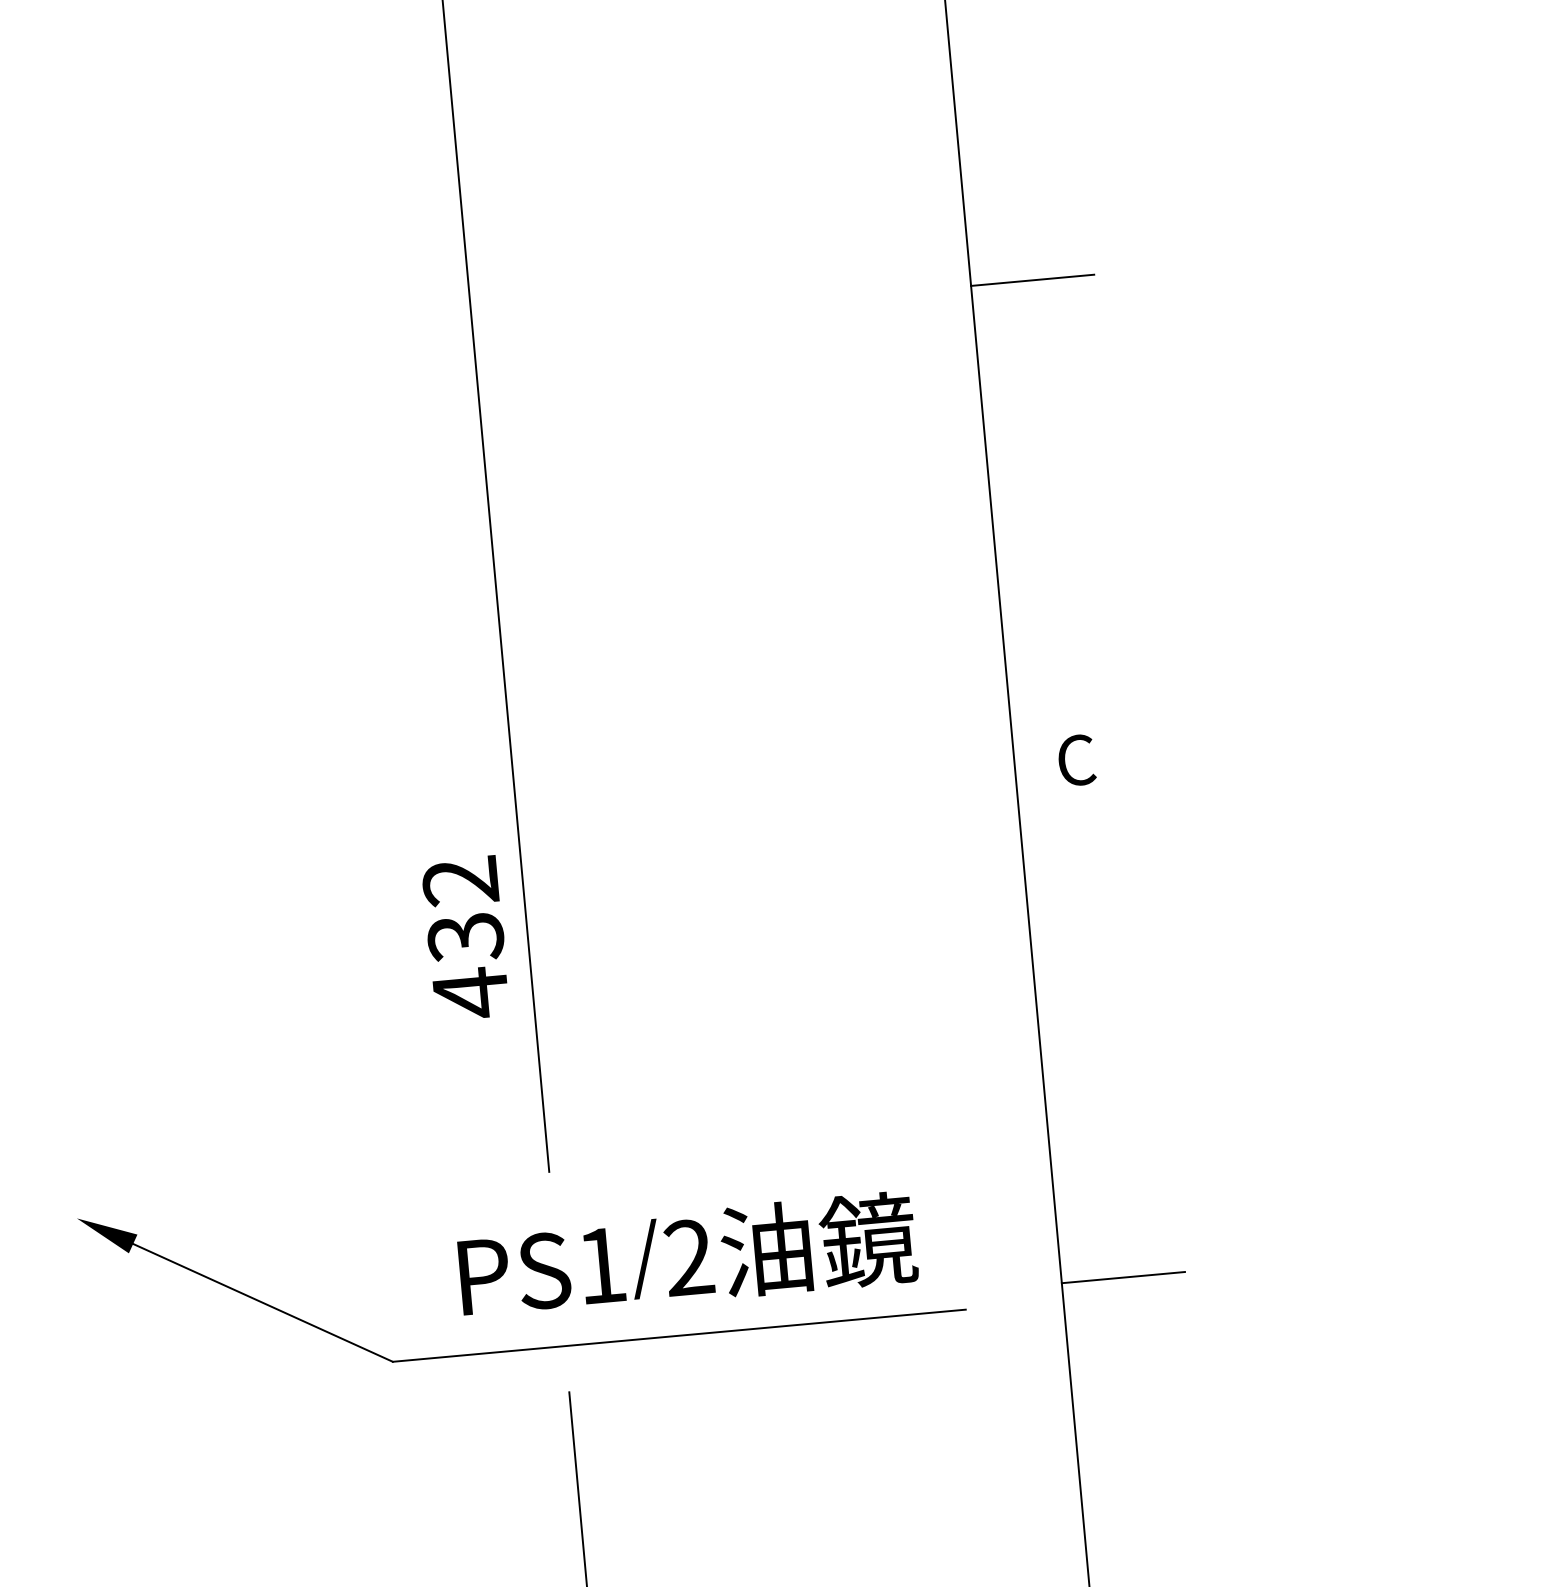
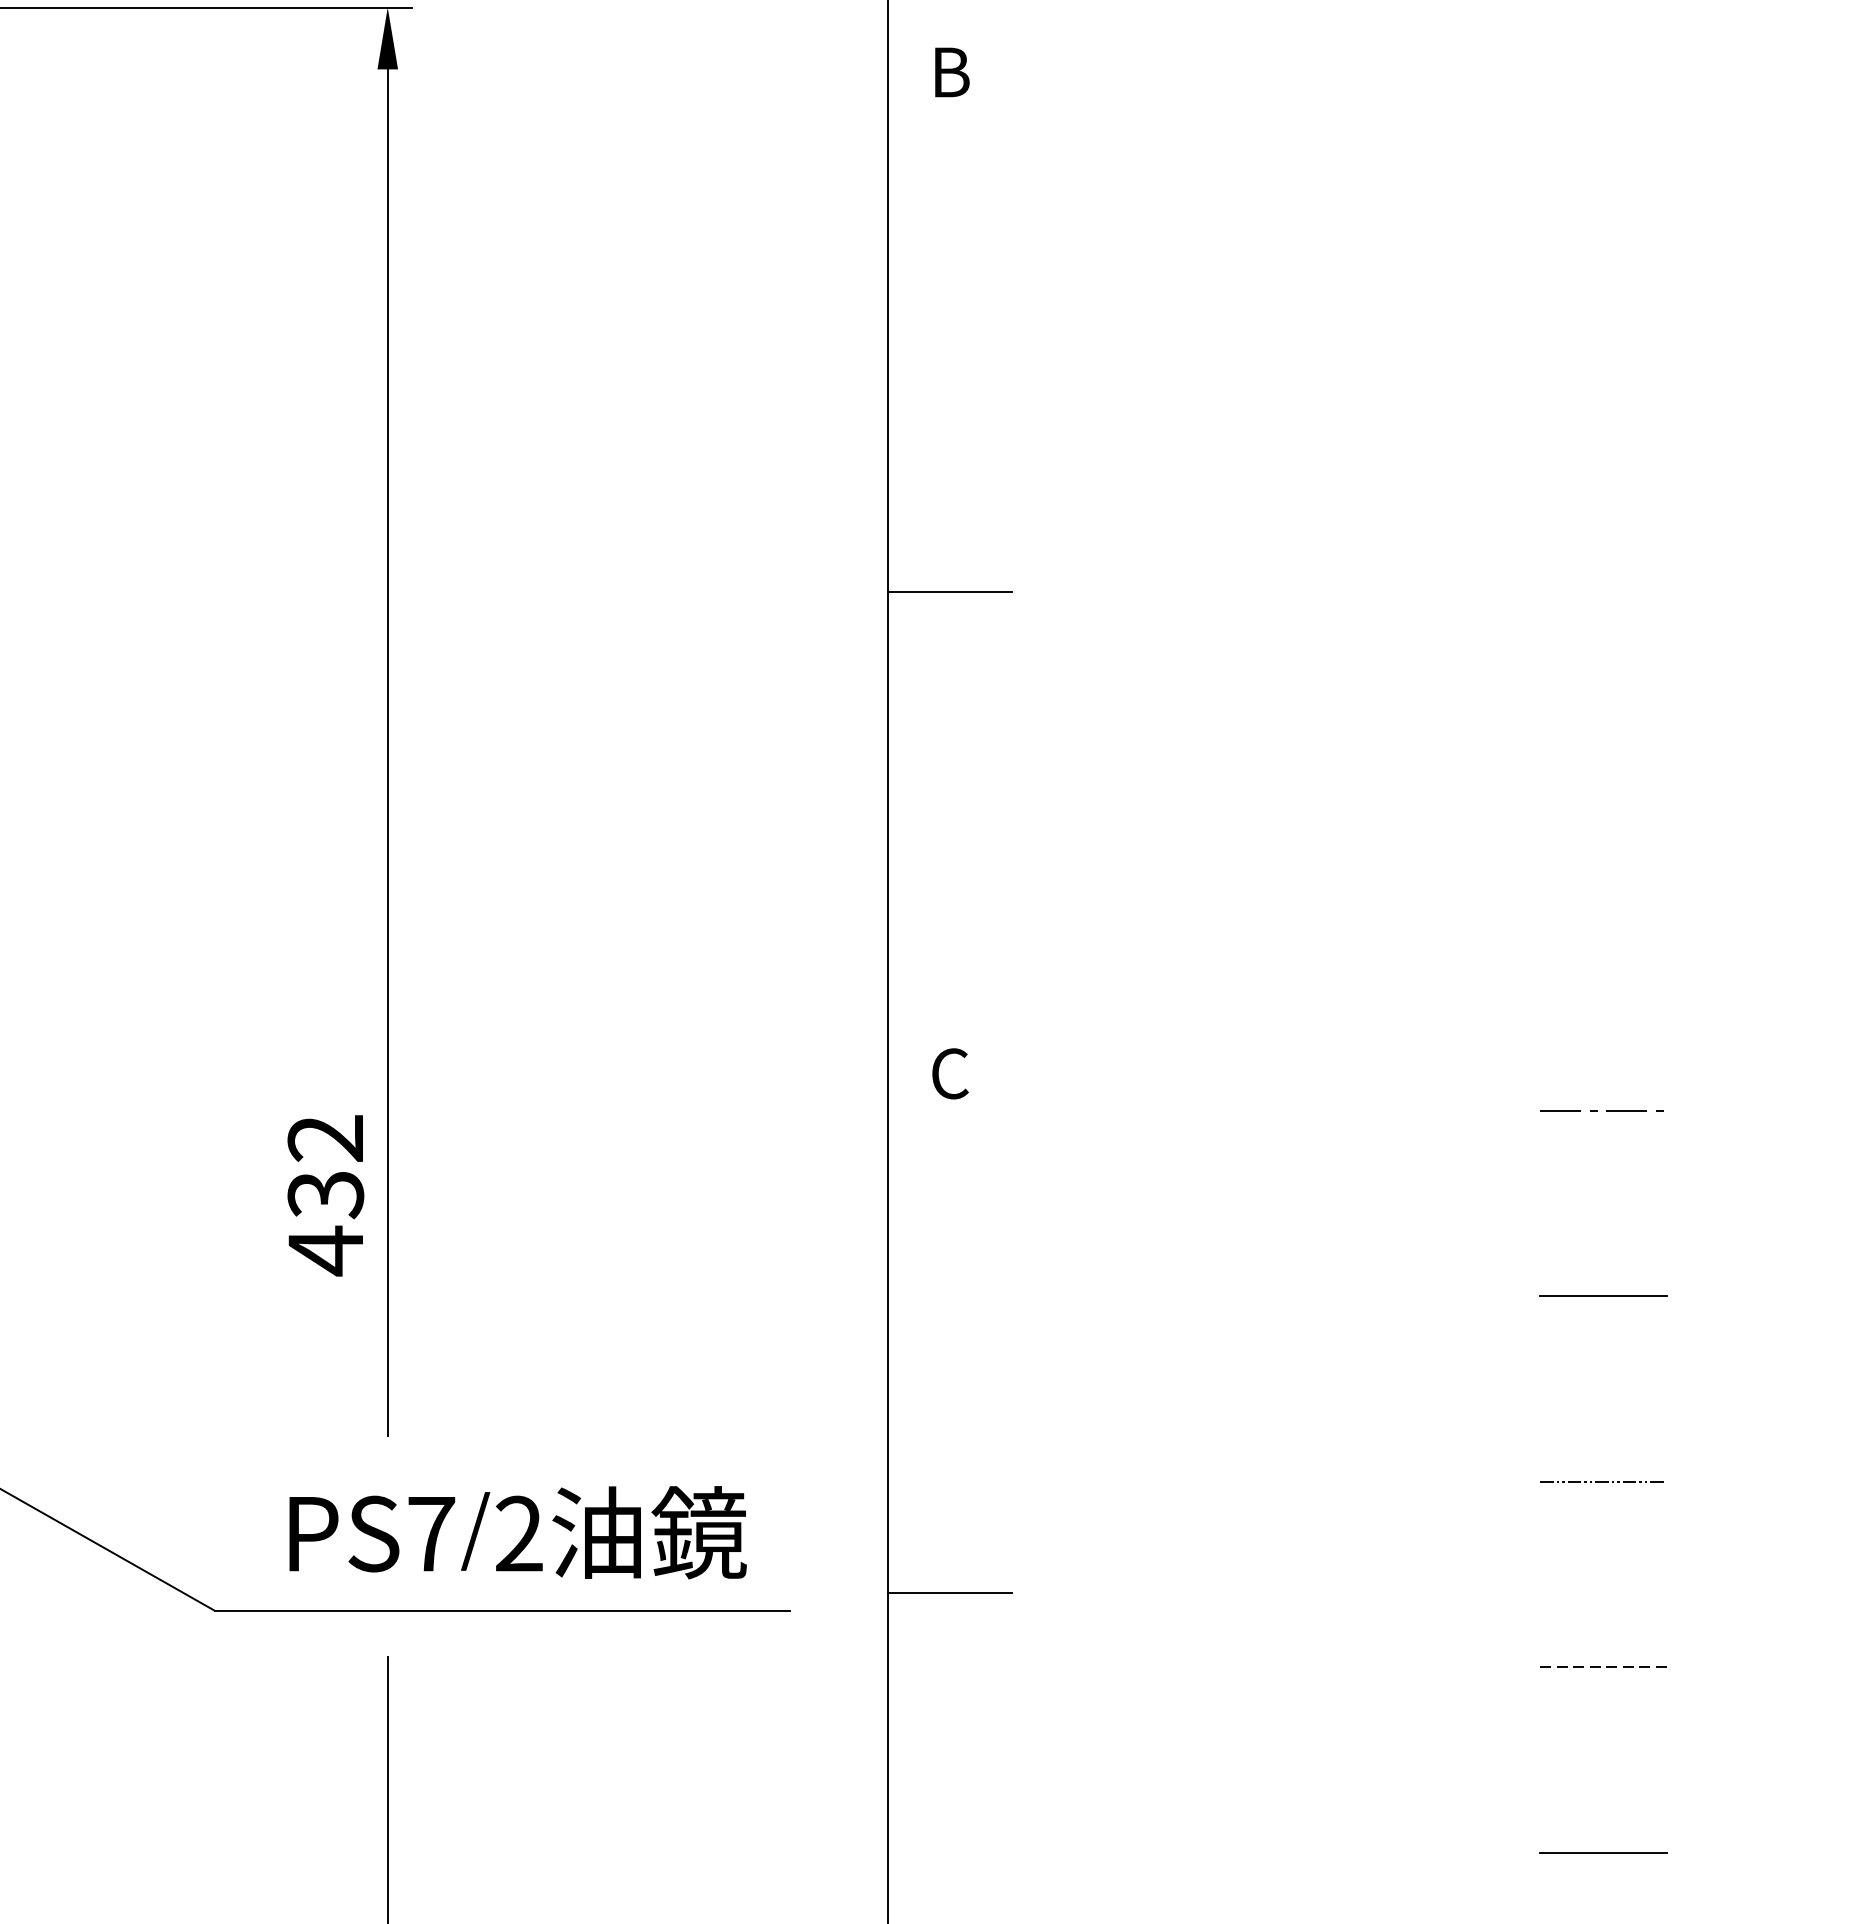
text: (601, 1266) -> (431, 1534), PS1 -> PS7

